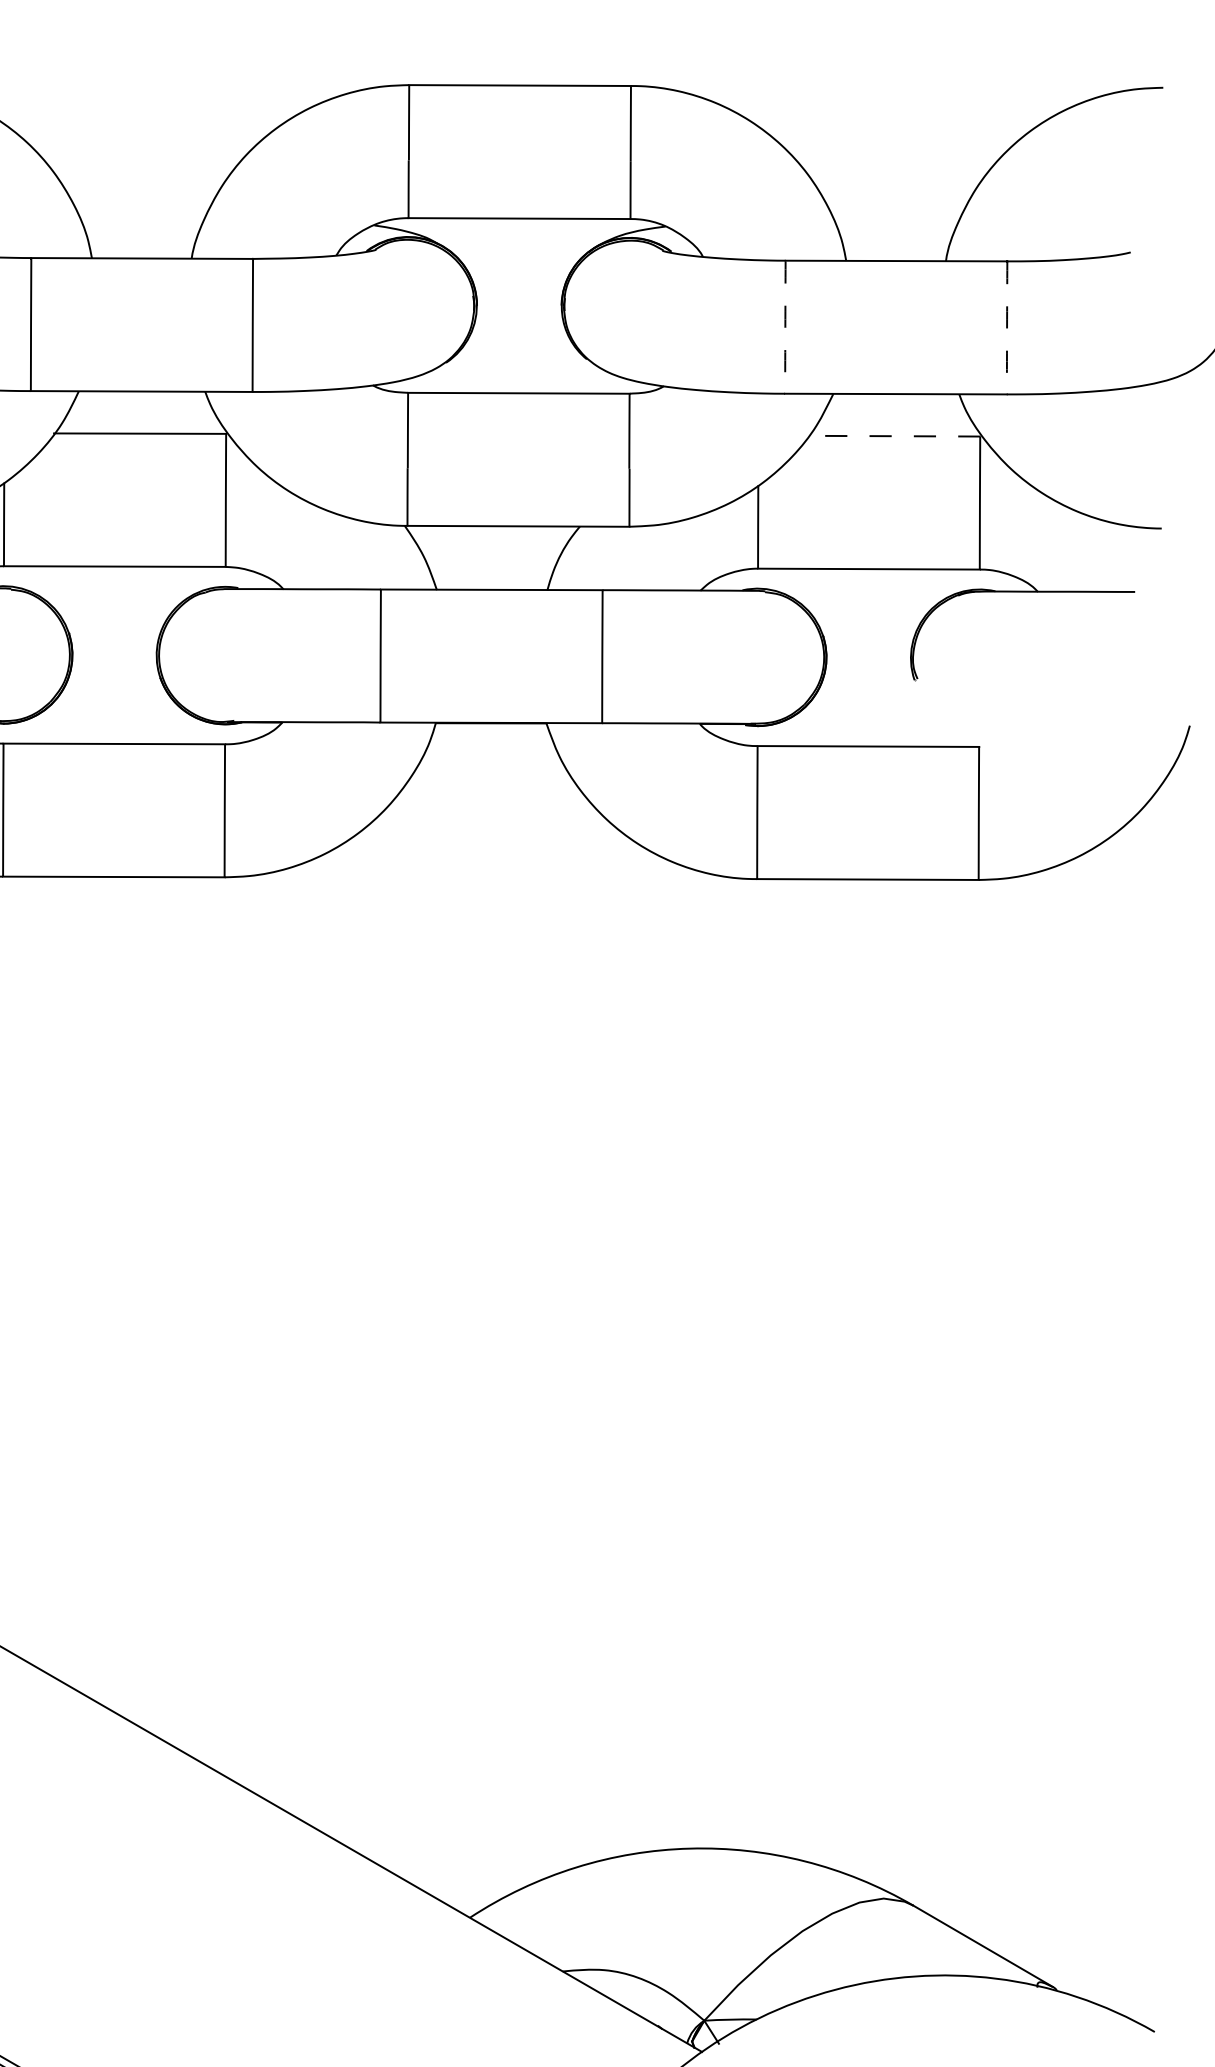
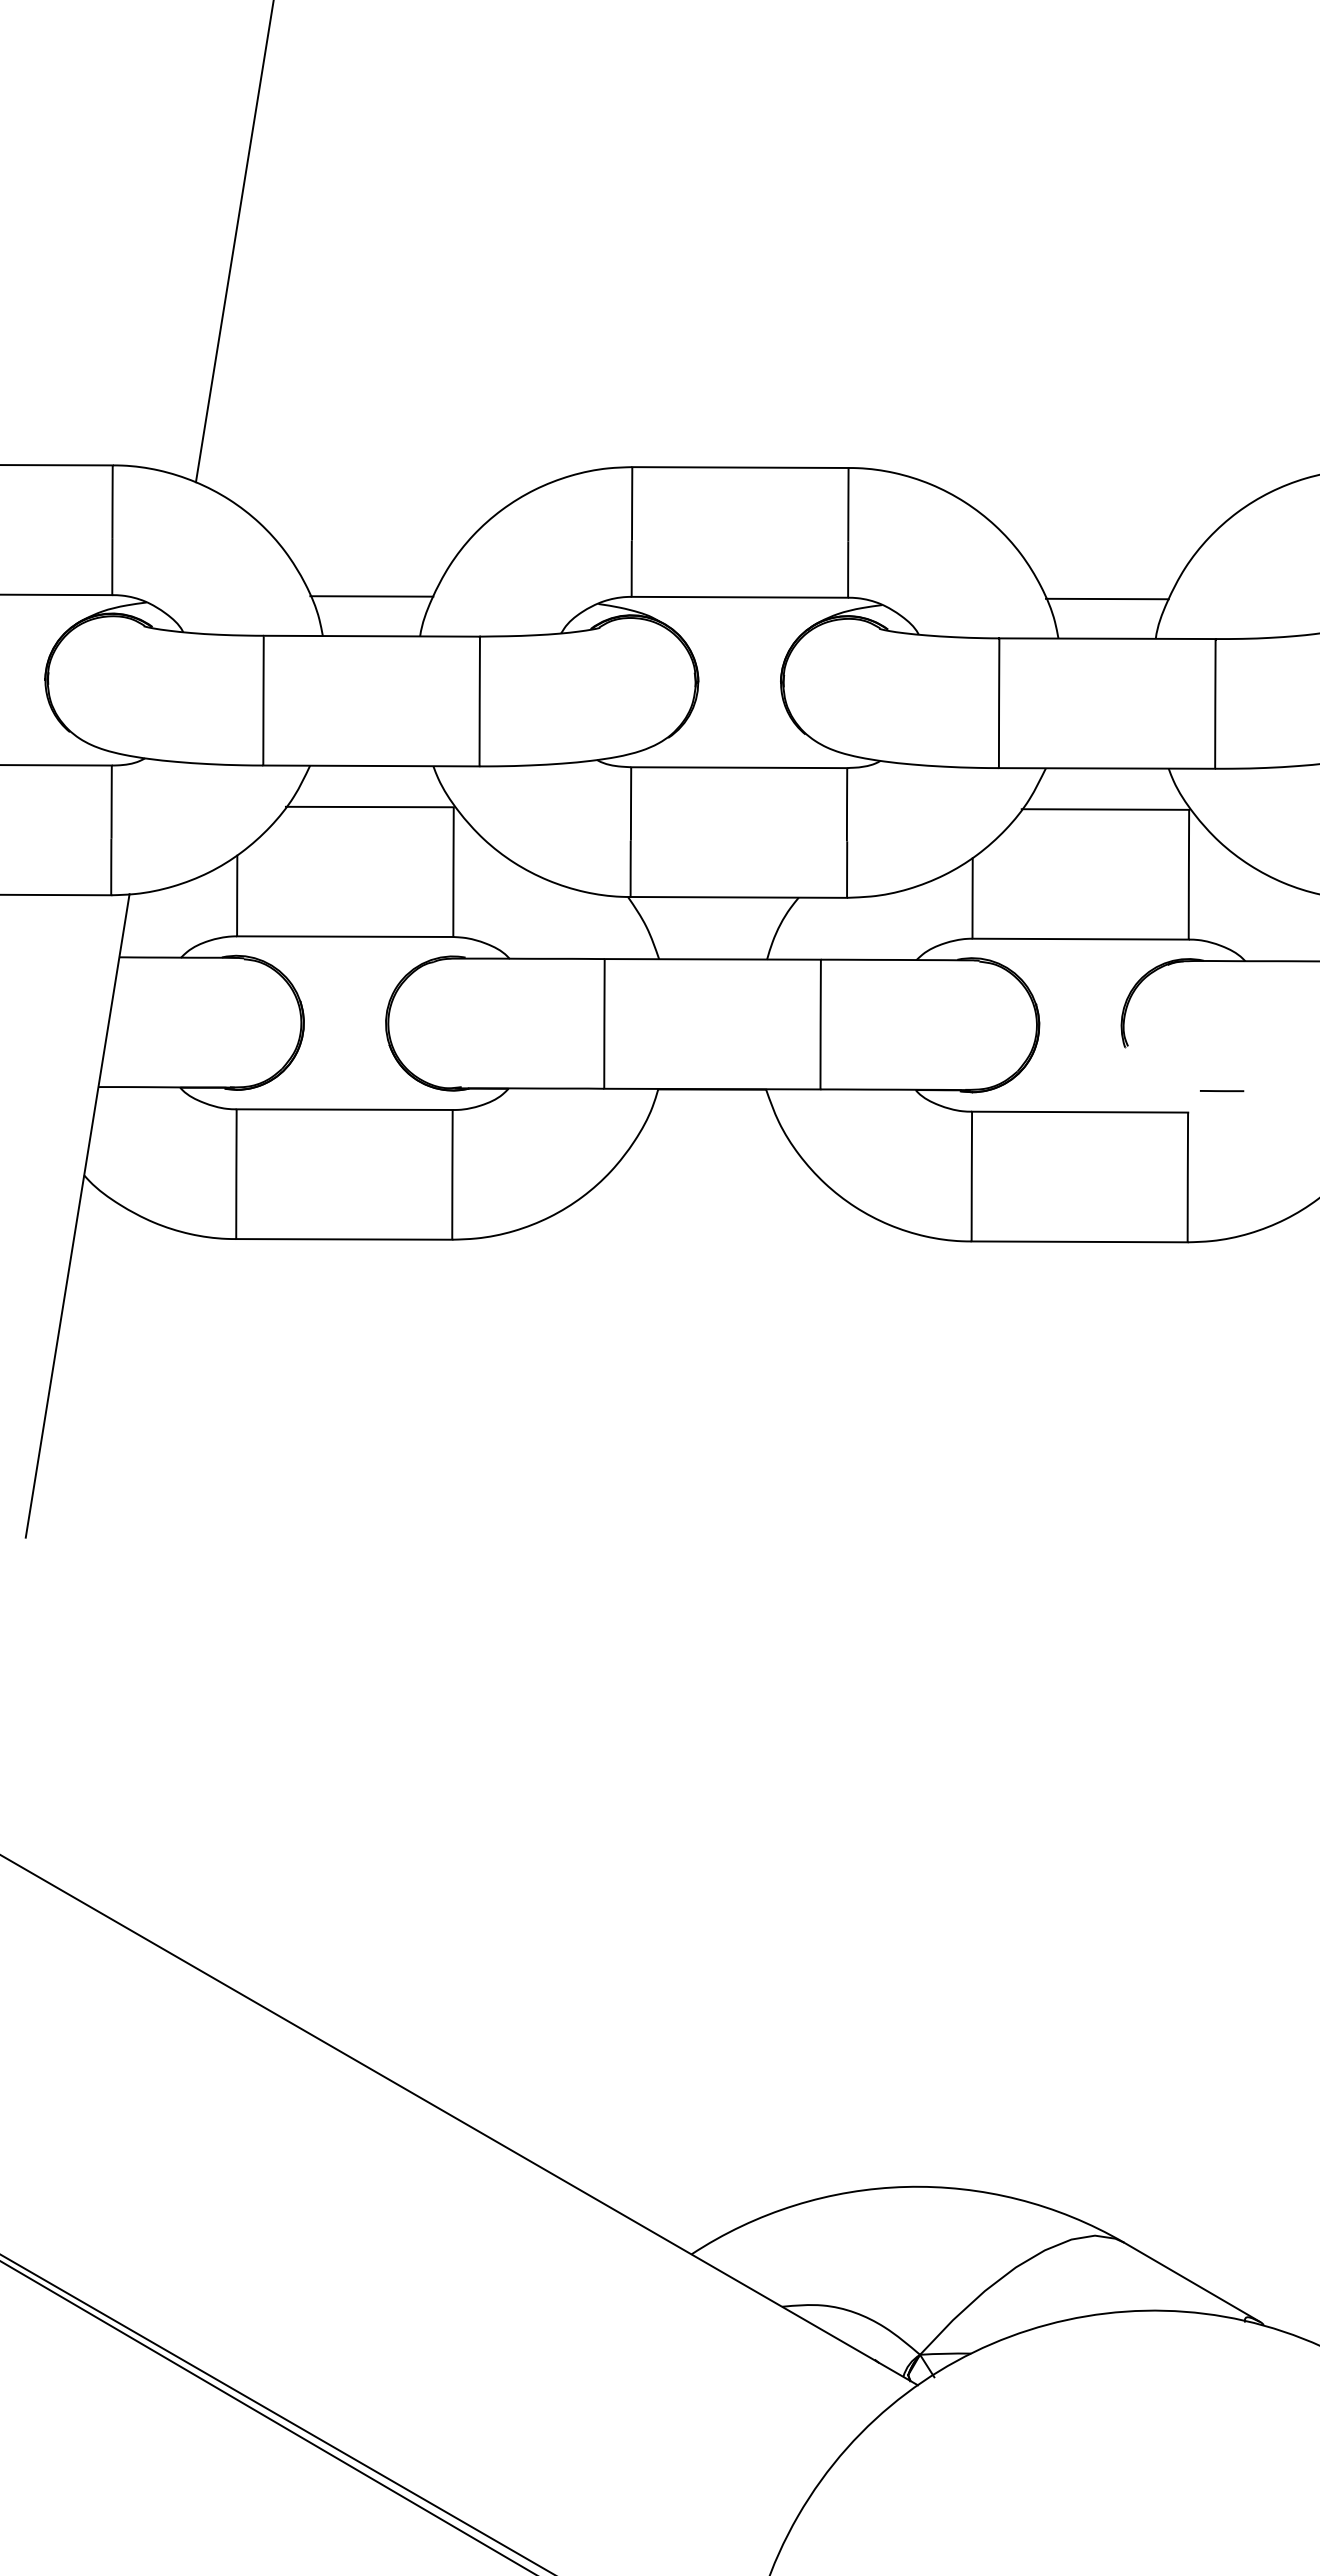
line: (141, 217) -> (371, 596), added
line: (895, 219) -> (1106, 598), added
arc: (785, 327) -> (999, 703), dashed -> solid
arc: (1007, 328) -> (1215, 704), dashed -> solid
line: (894, 436) -> (1105, 809), dashed -> solid
line: (1014, 725) -> (1222, 1091), added

